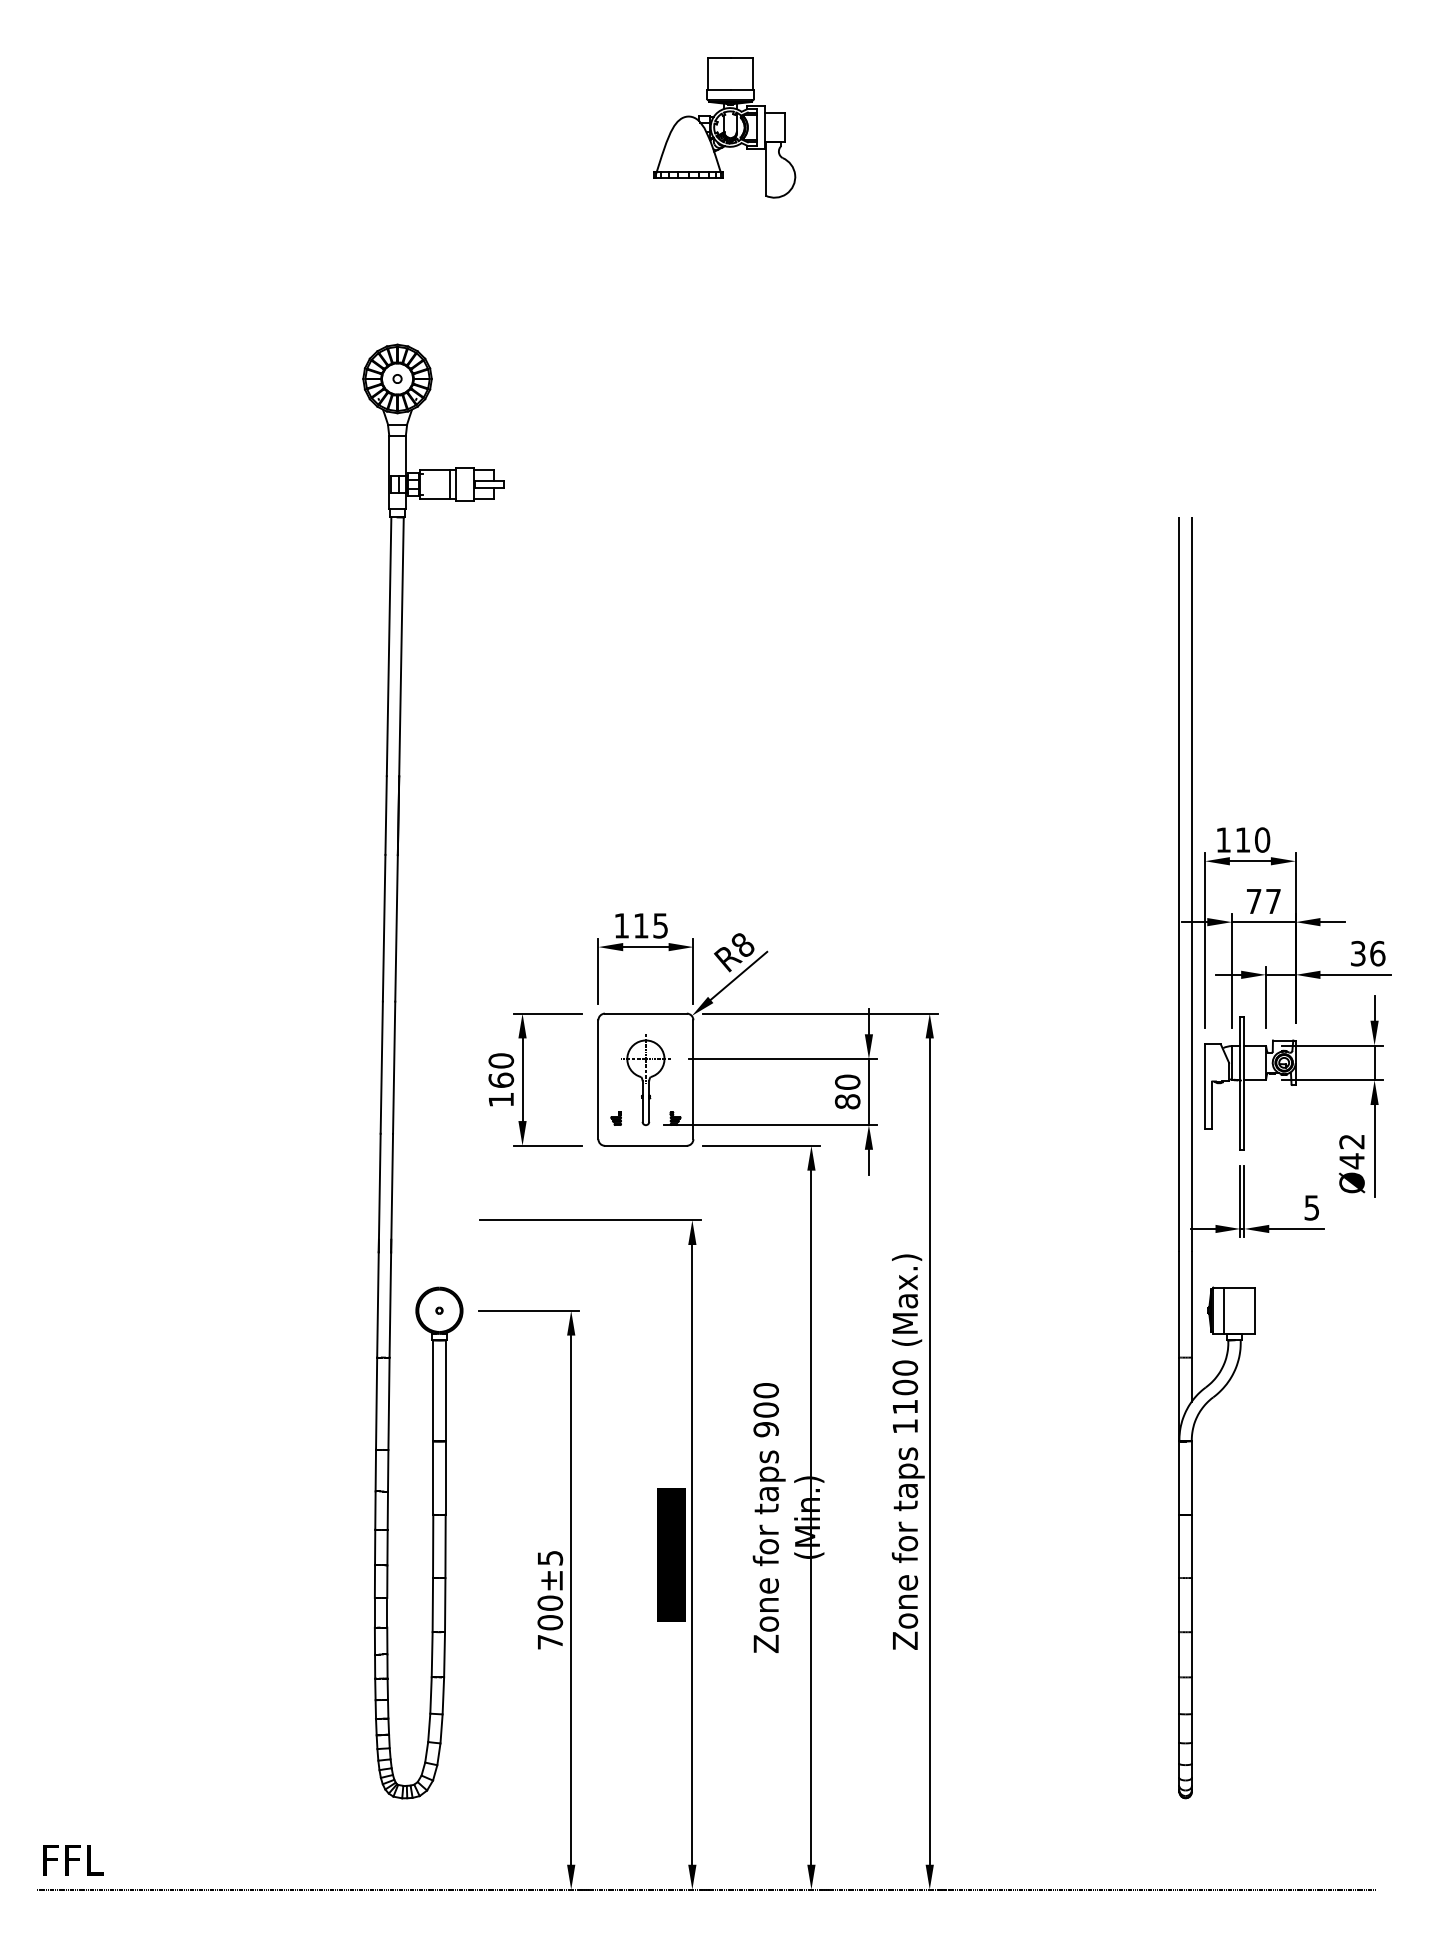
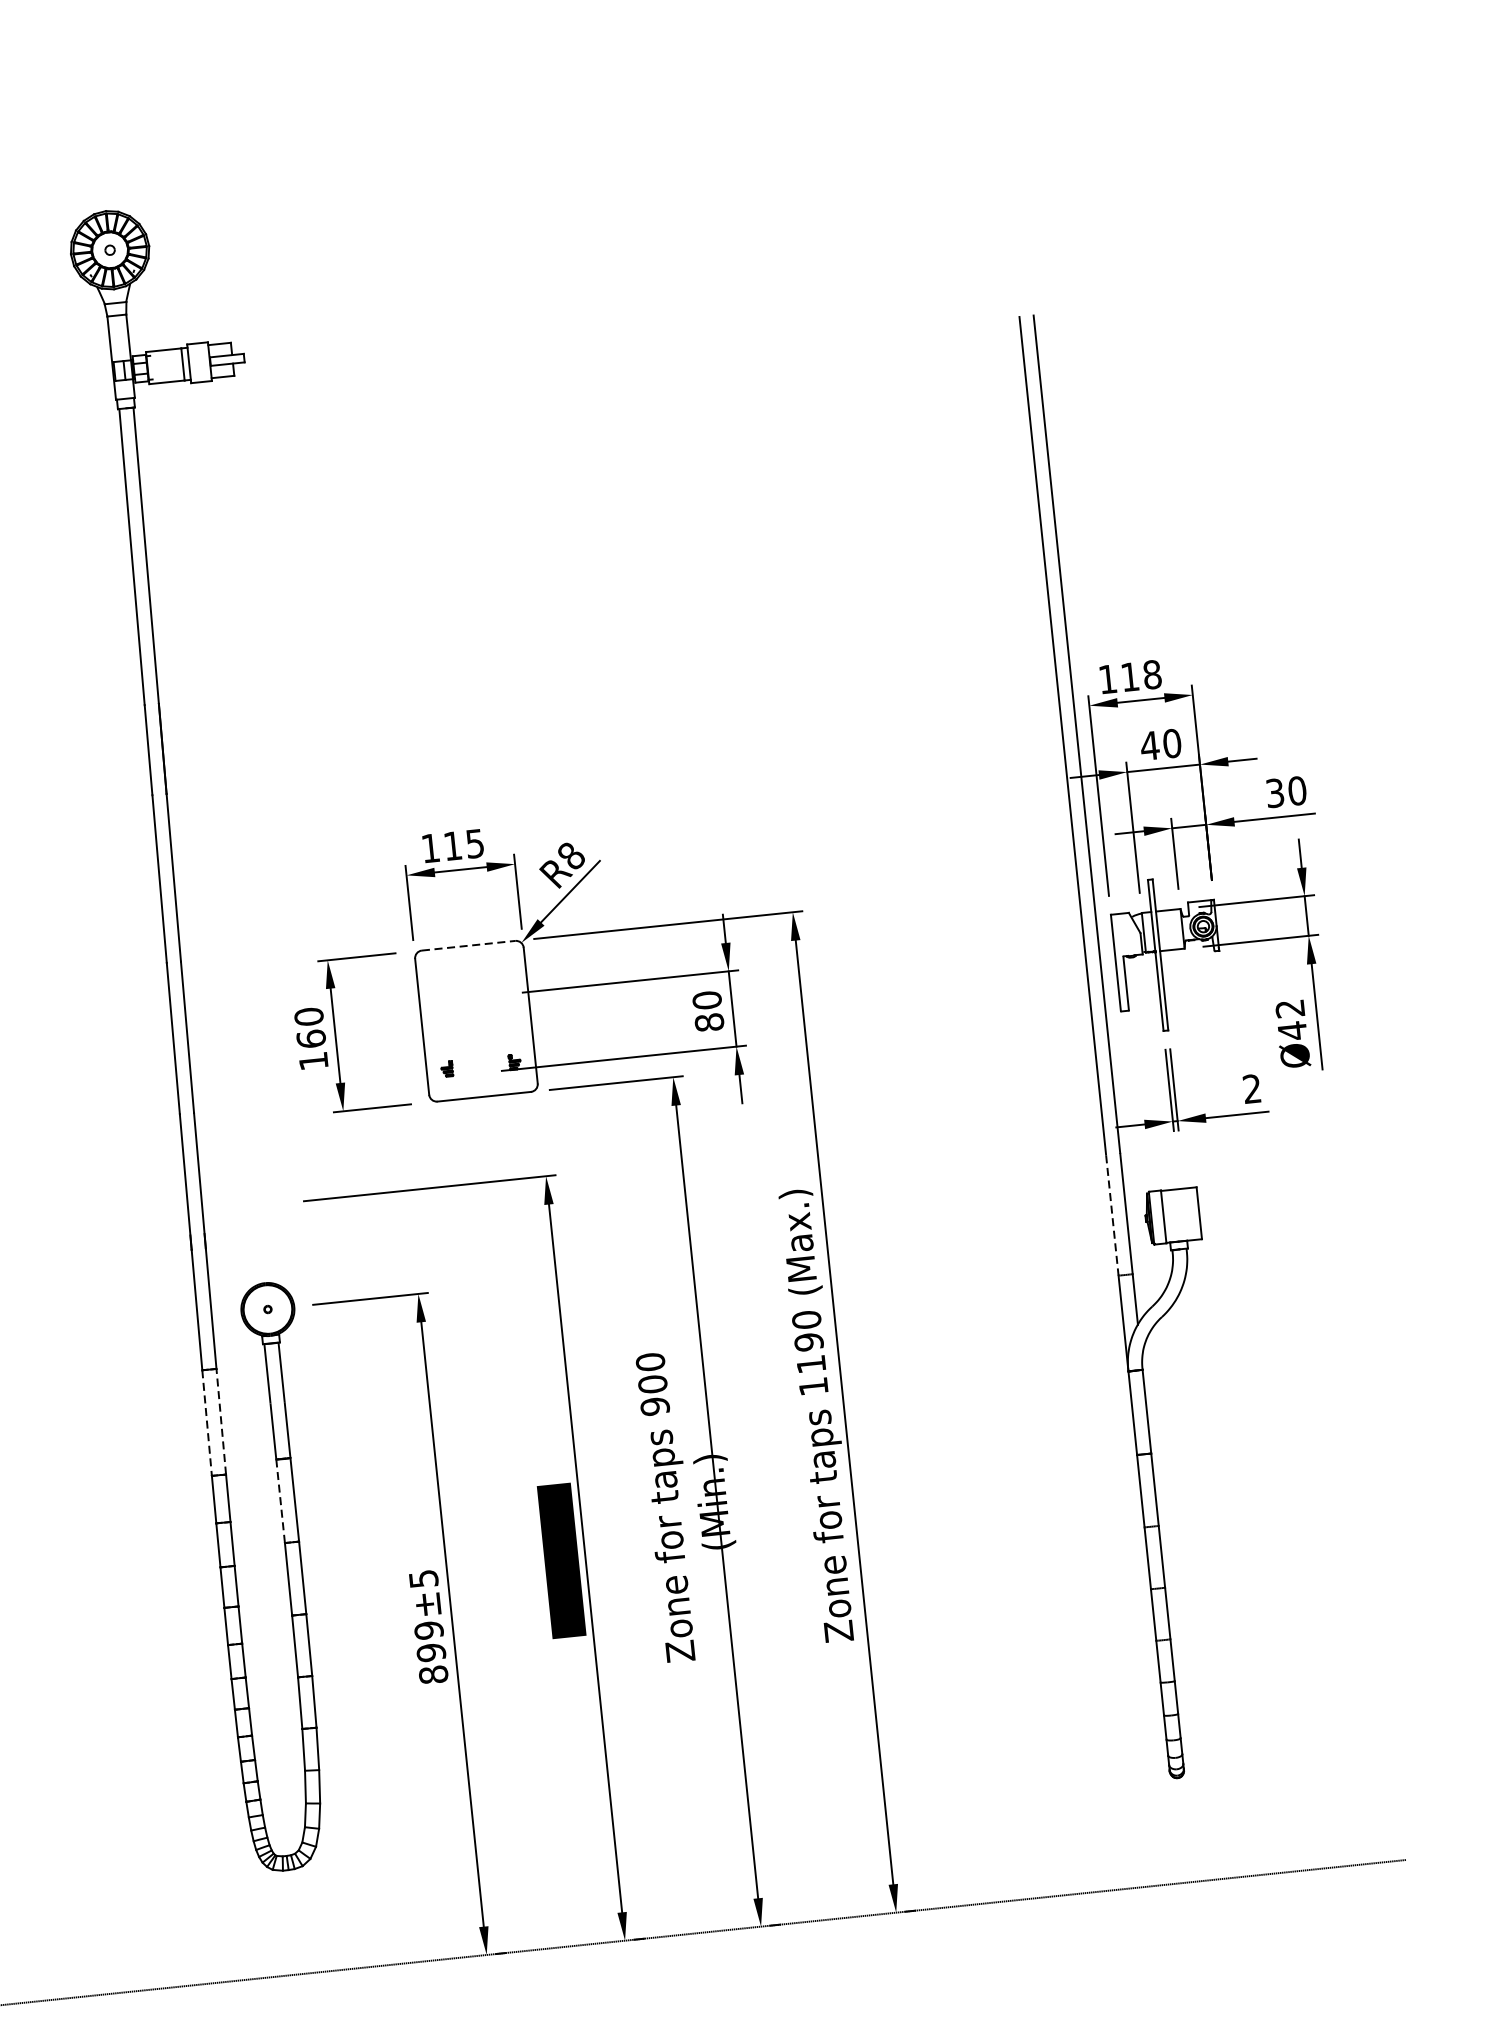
text: (1262, 839) -> (1152, 674), 110 -> 118
text: (1263, 901) -> (1160, 744), 77 -> 40
text: (1377, 953) -> (1297, 790), 36 -> 30
line: (645, 1013) -> (468, 945), solid -> dashed
part: (645, 1079) -> (475, 1021), removed
text: (1311, 1207) -> (1251, 1088), 5 -> 2
line: (1179, 1304) -> (1112, 1214), solid -> dashed
text: (905, 1387) -> (809, 1342), 1100 -> 1190
line: (389, 1403) -> (221, 1421), solid -> dashed
line: (376, 1404) -> (207, 1423), solid -> dashed
line: (433, 1478) -> (280, 1501), solid -> dashed
text: (550, 1622) -> (431, 1652), 700±5 -> 899±5

